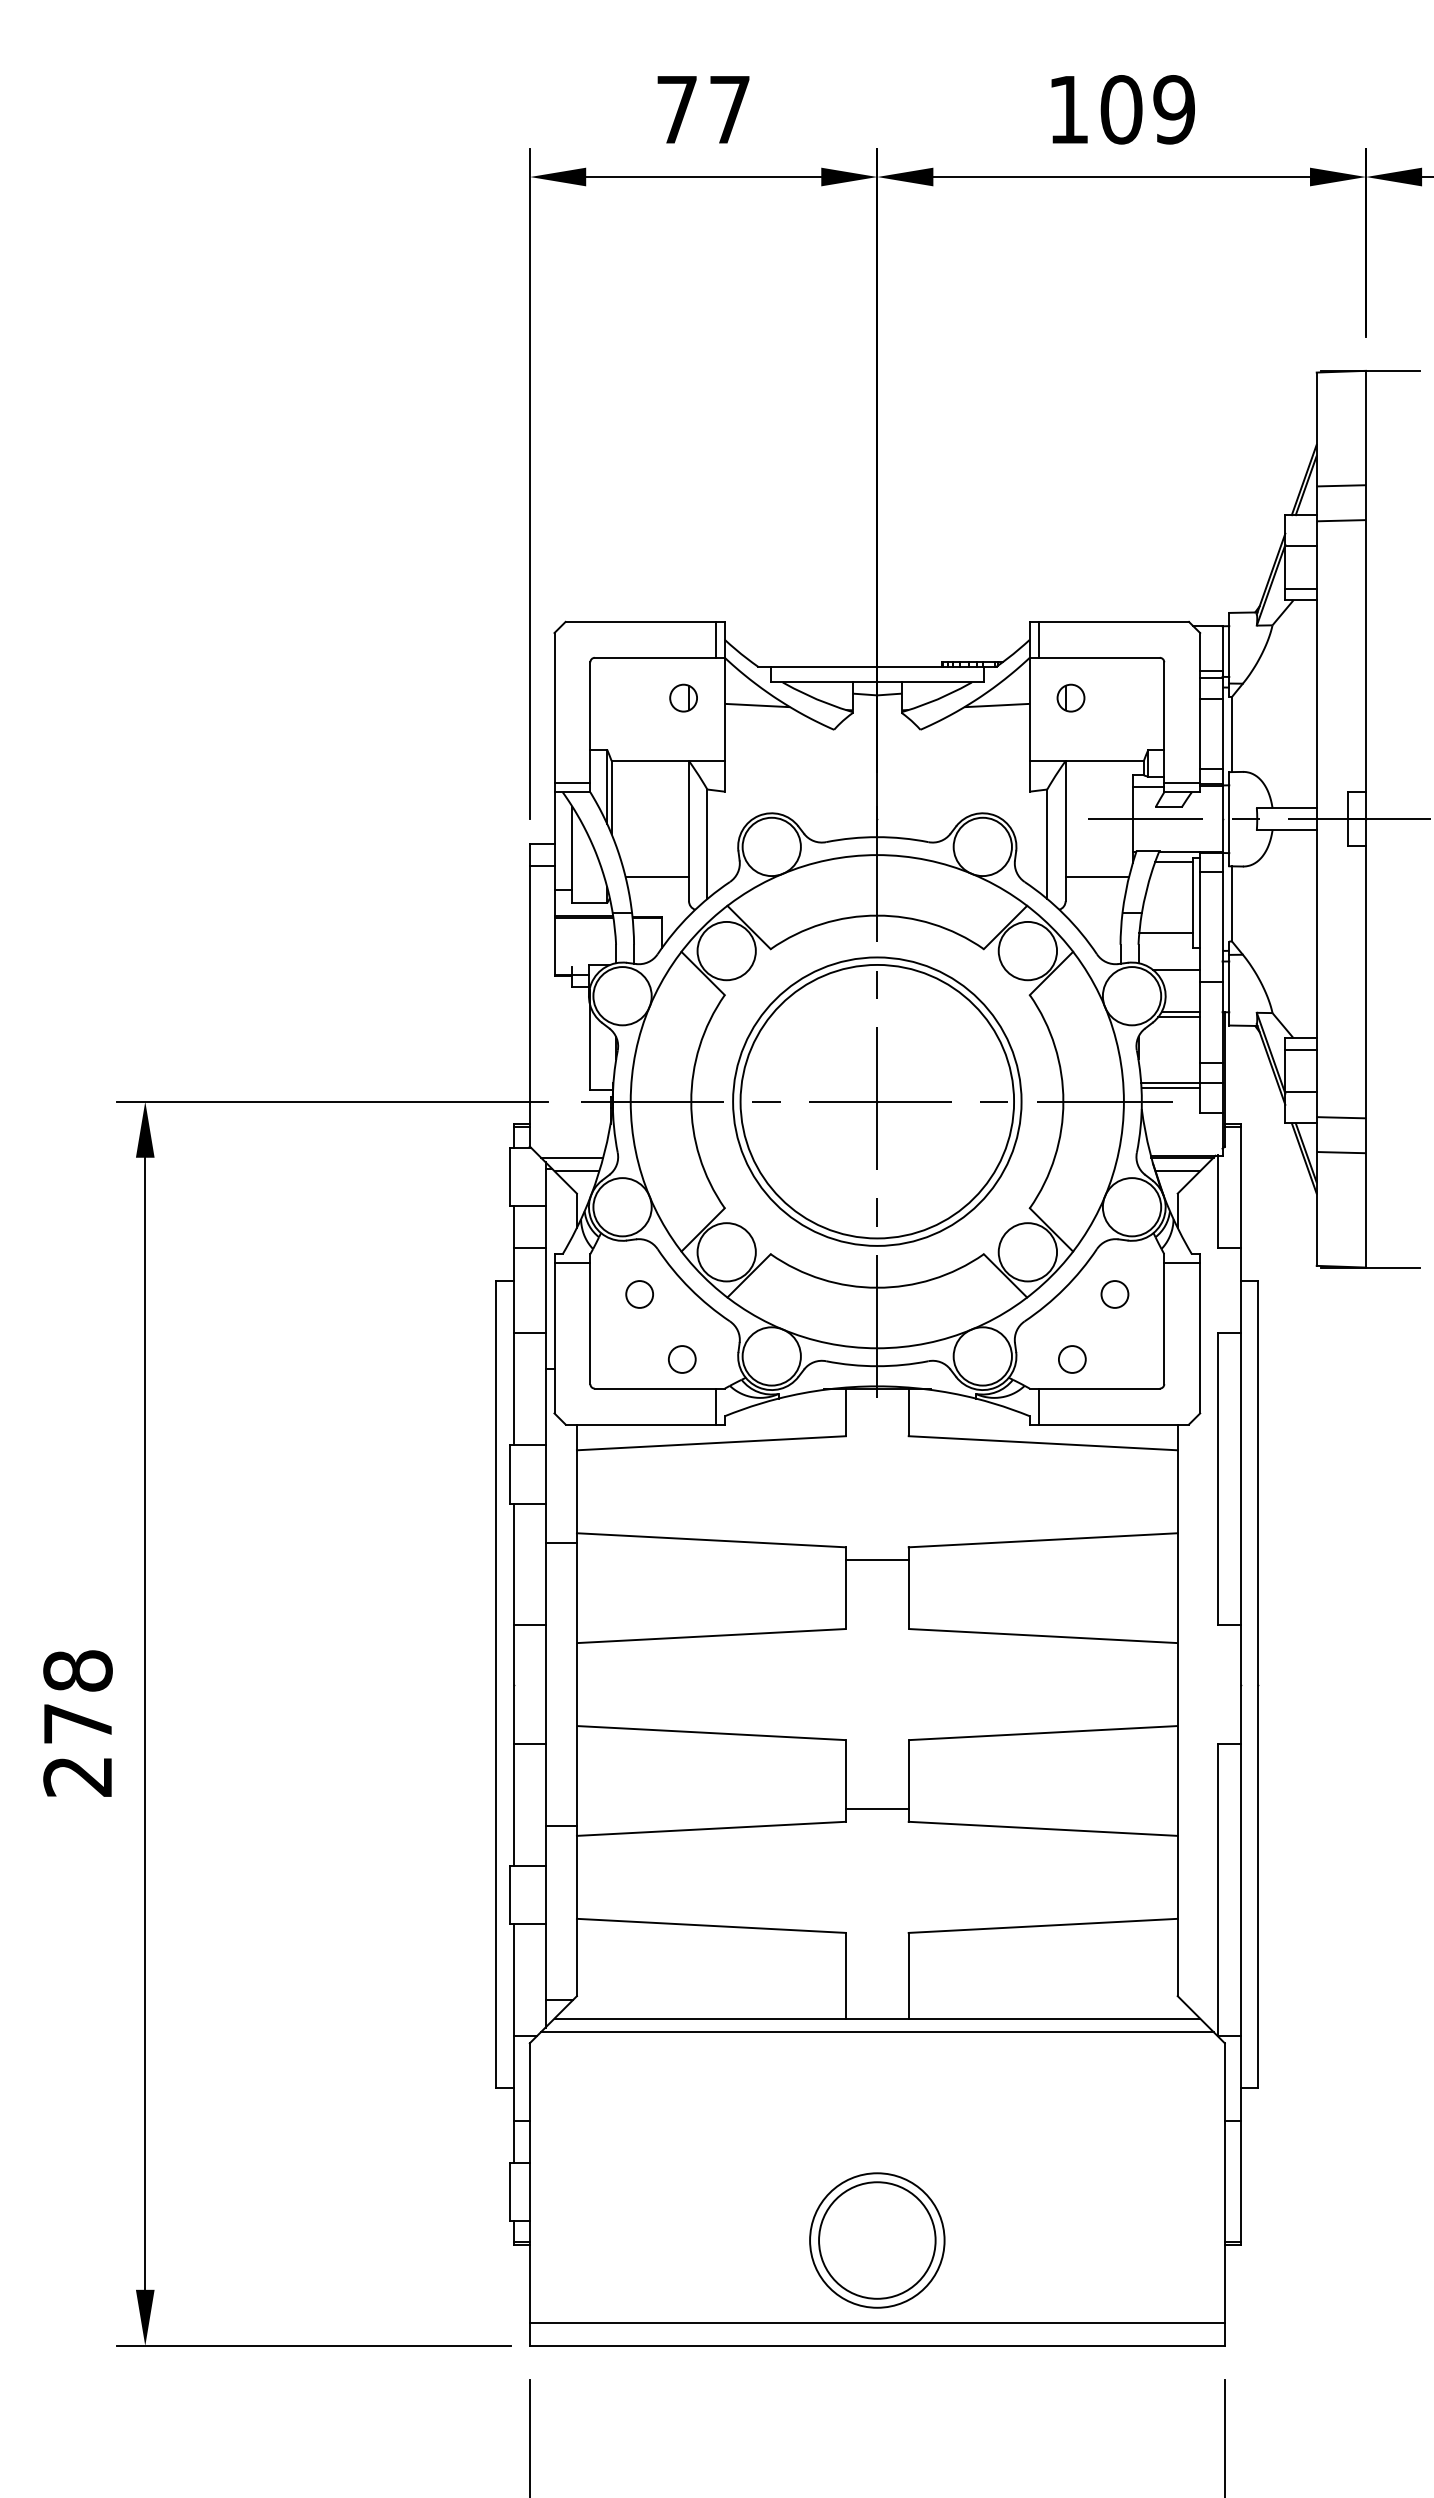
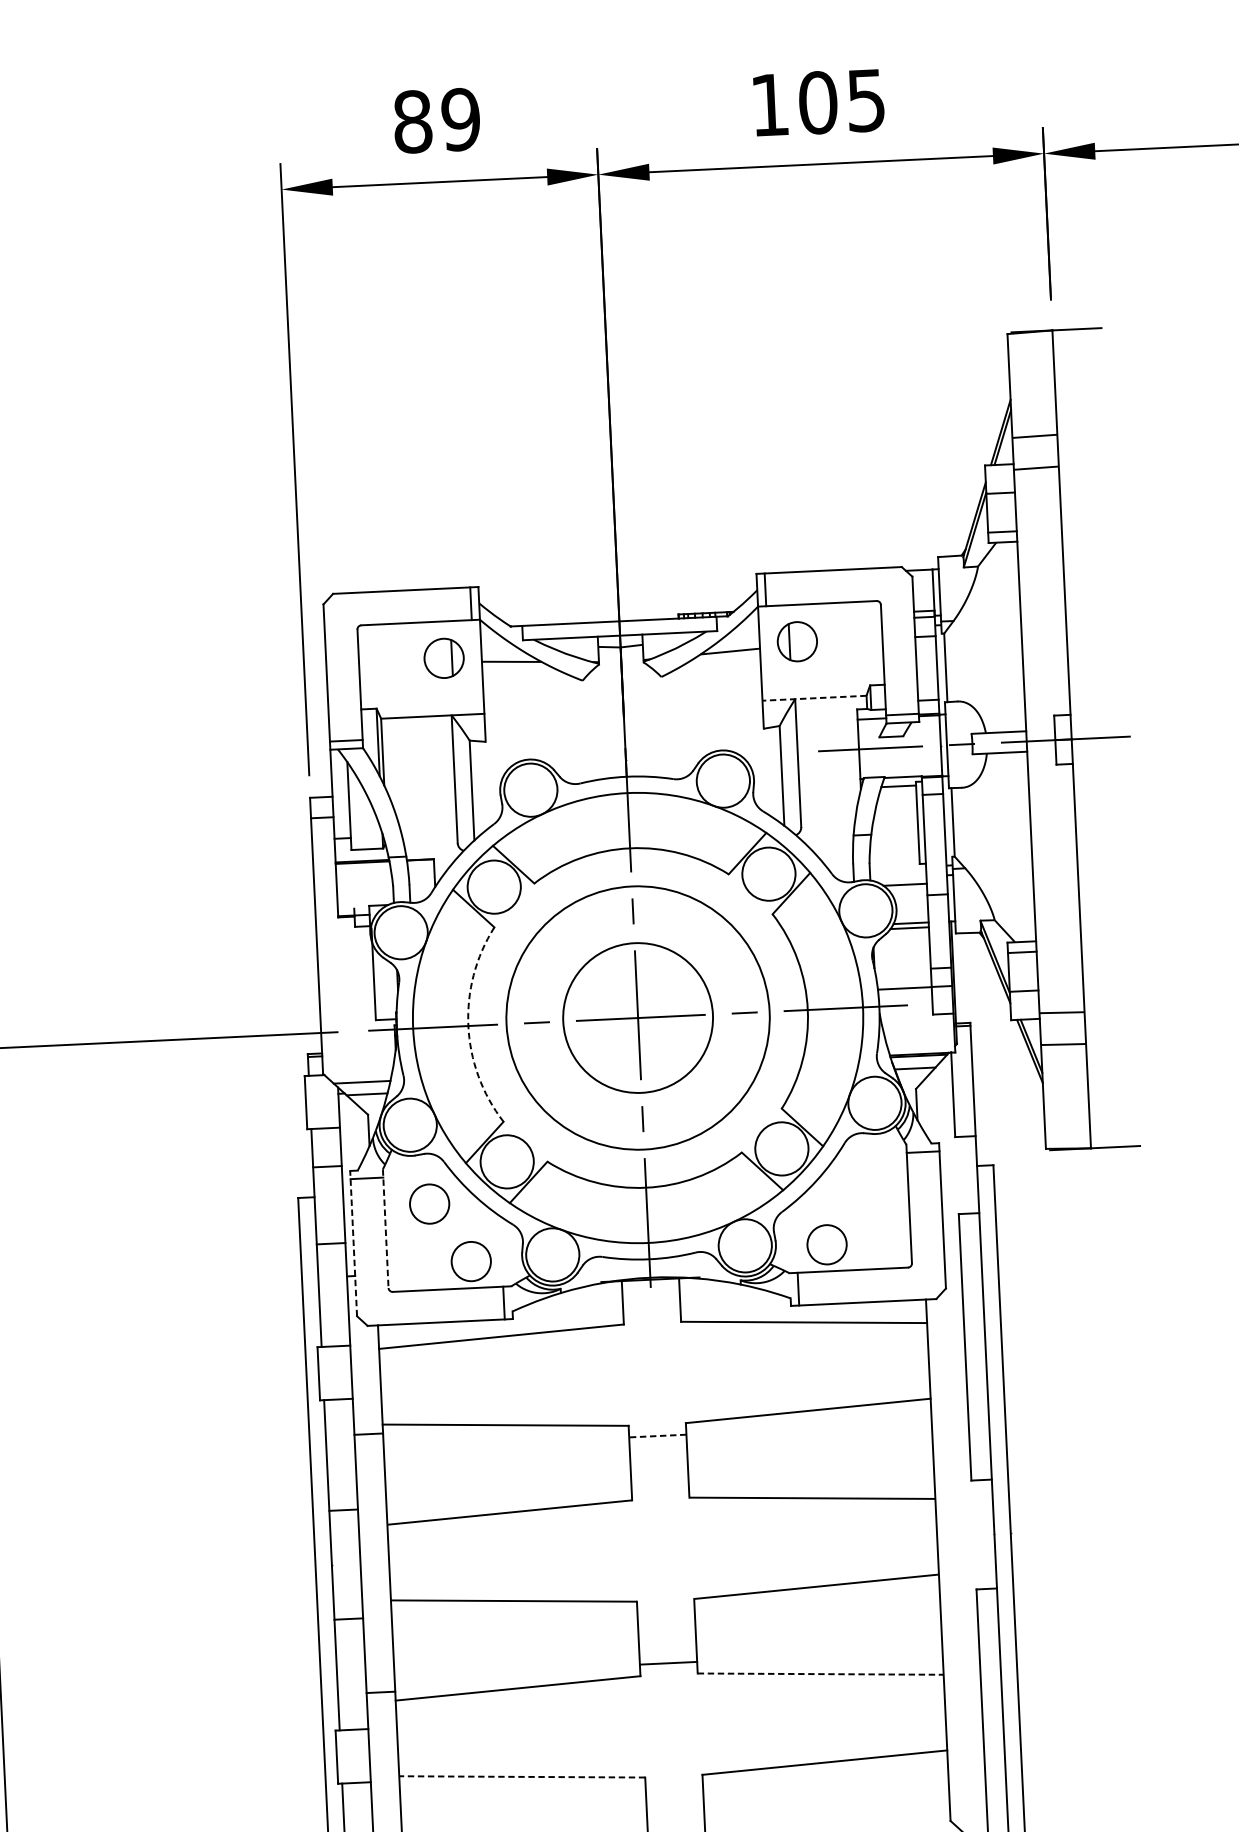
text: (703, 109) -> (436, 120), 77 -> 89
text: (1173, 109) -> (865, 100), 109 -> 105
part: (683, 697) -> (443, 657), size x1.6
part: (1070, 697) -> (796, 641), size x1.6
line: (1086, 760) -> (814, 697), solid -> dashed
line: (657, 877) -> (427, 823), removed
line: (1096, 877) -> (828, 804), removed
line: (1166, 932) -> (894, 851), removed
line: (1170, 1088) -> (904, 993), removed
arc: (691, 1101) -> (468, 1025), solid -> dashed
circle: (877, 1101) -> (638, 1017), size x0.6
circle: (639, 1294) -> (429, 1204), size x1.6
circle: (1114, 1294) -> (862, 1183), removed
line: (590, 1319) -> (385, 1229), solid -> dashed
line: (554, 1333) -> (353, 1243), solid -> dashed
circle: (681, 1359) -> (470, 1261), size x1.6
circle: (1071, 1359) -> (826, 1244), size x1.6
line: (876, 1560) -> (657, 1436), solid -> dashed
line: (1043, 1828) -> (820, 1673), solid -> dashed
line: (711, 1925) -> (522, 1776), solid -> dashed

